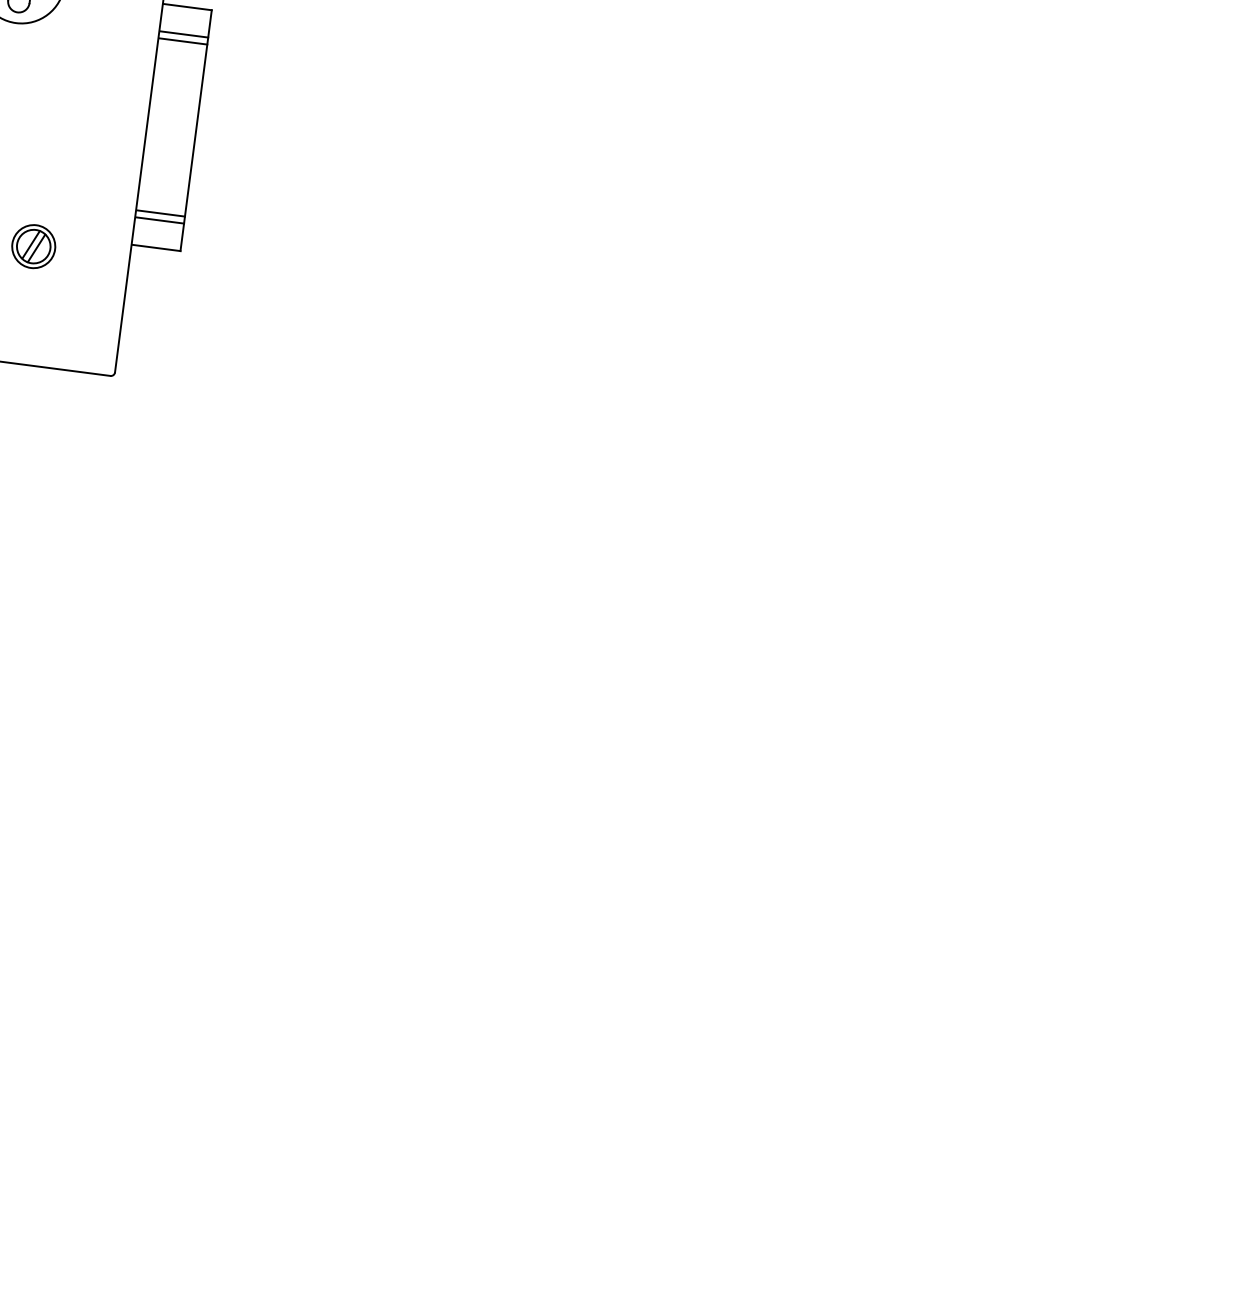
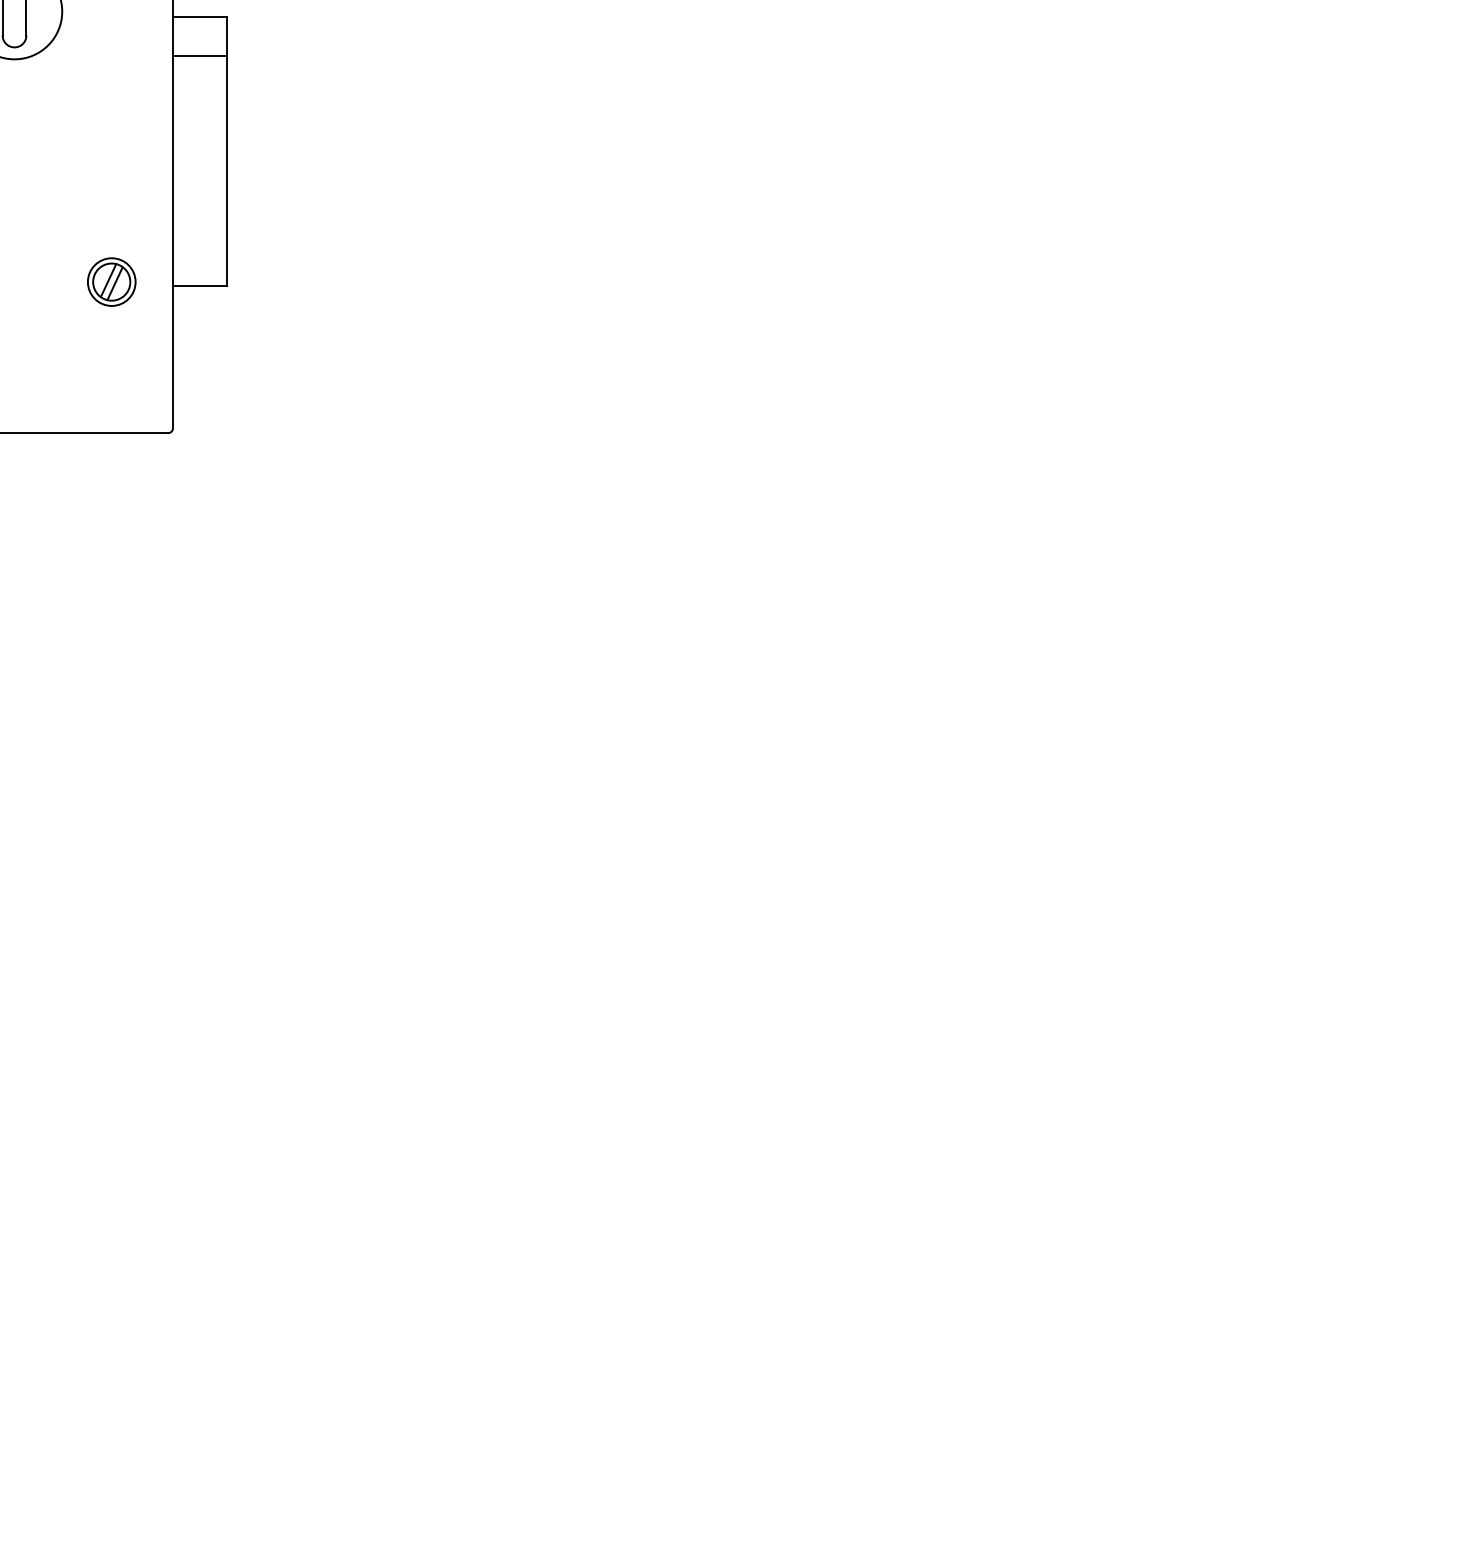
line: (184, 34) -> (200, 47), removed
line: (160, 213) -> (200, 247), removed
line: (159, 220) -> (200, 255), removed
part: (33, 246) -> (111, 281), moved

